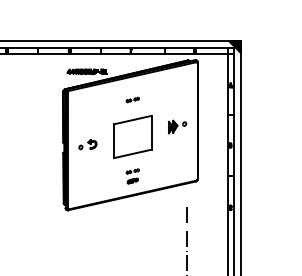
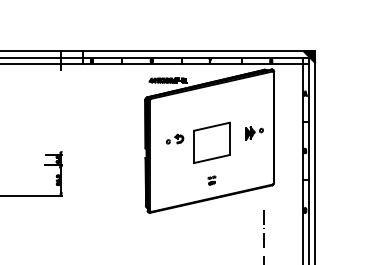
part: (132, 99) -> (211, 107), removed
part: (87, 143) -> (174, 138), moved
part: (132, 176) -> (211, 180), size x0.6

